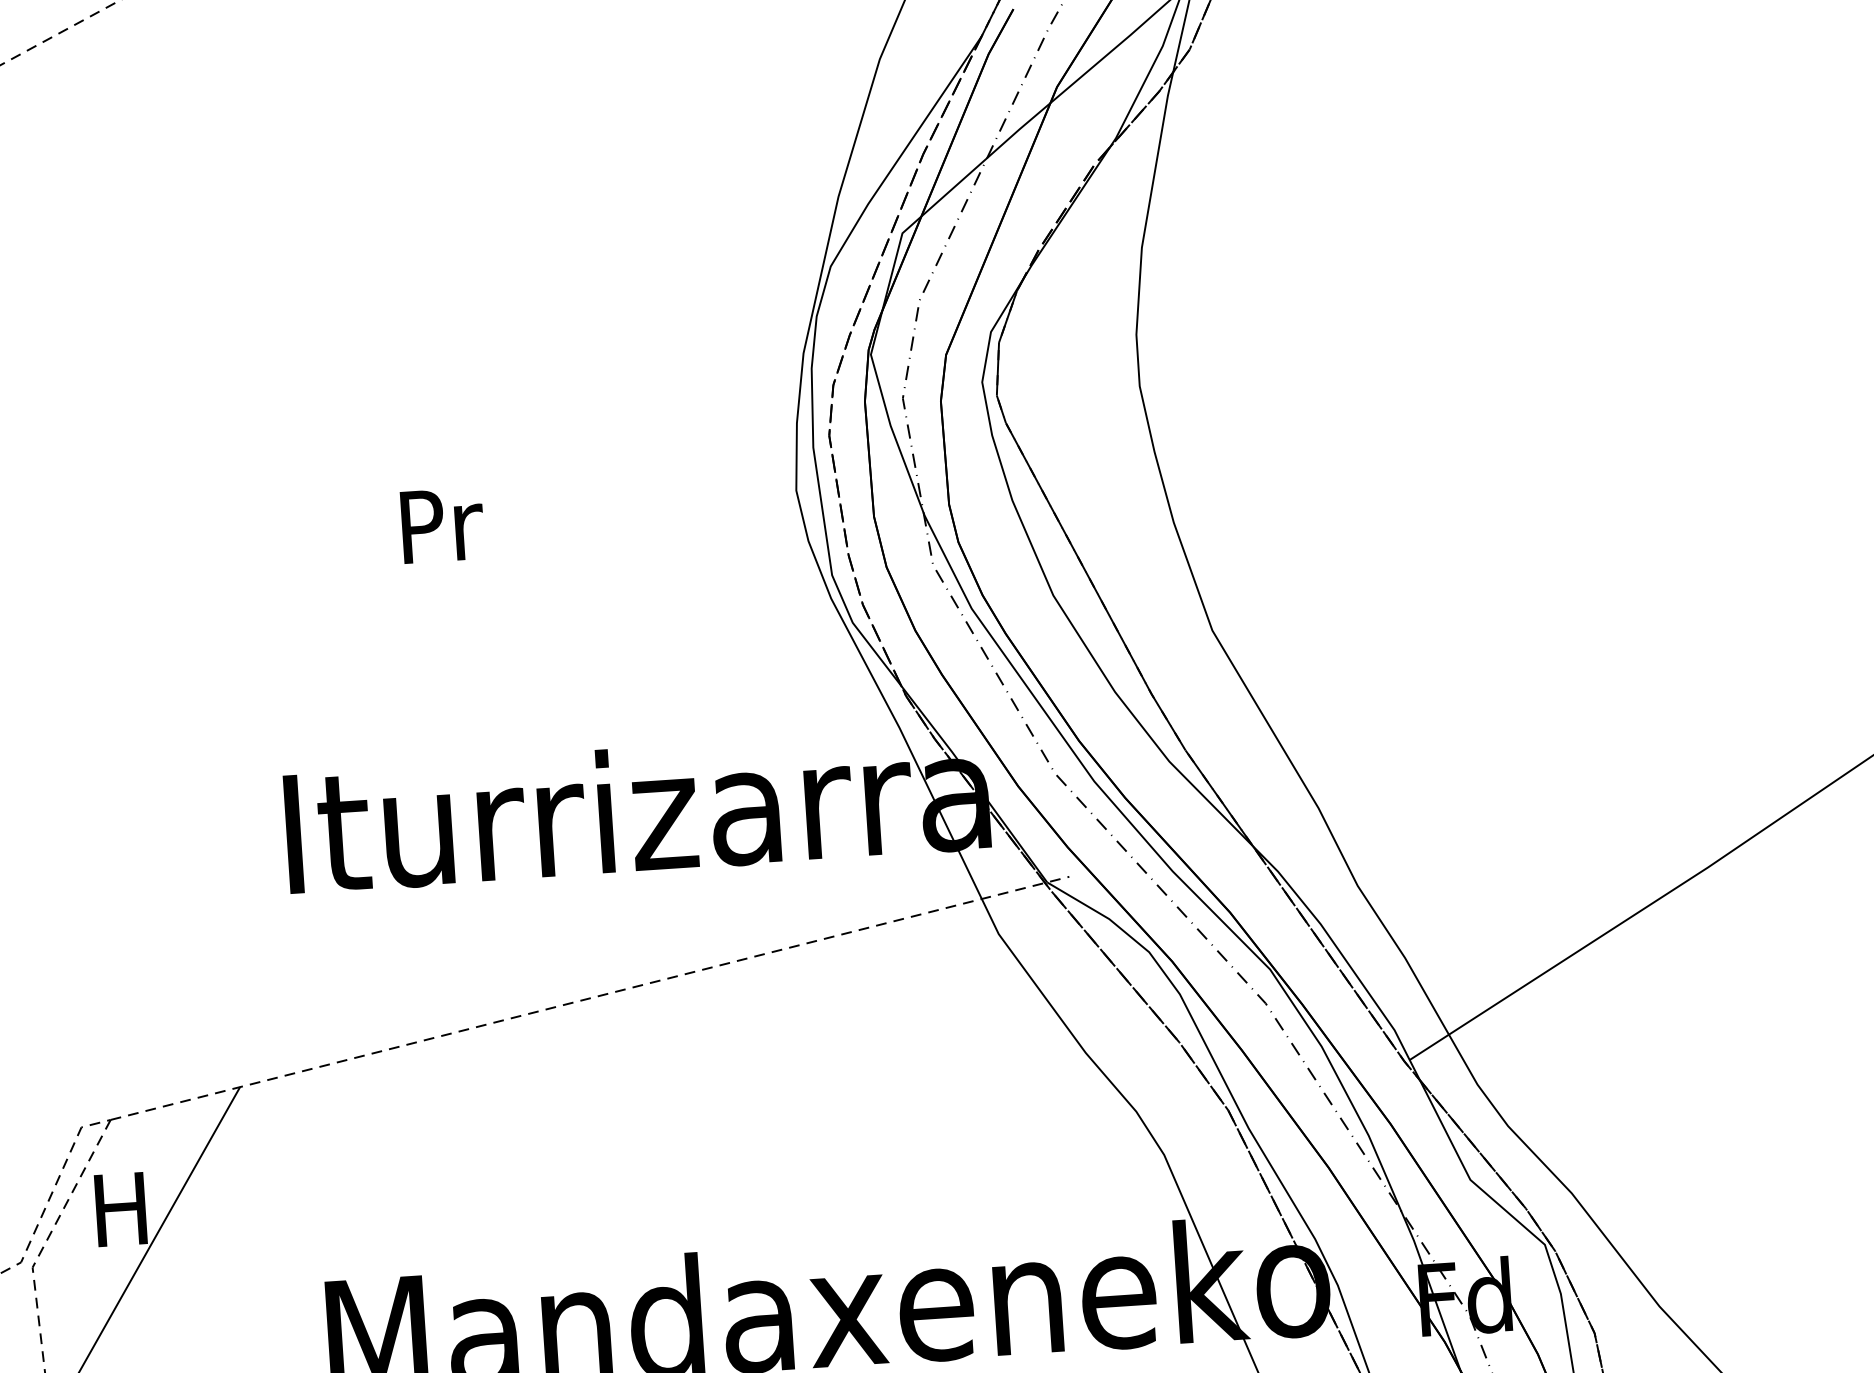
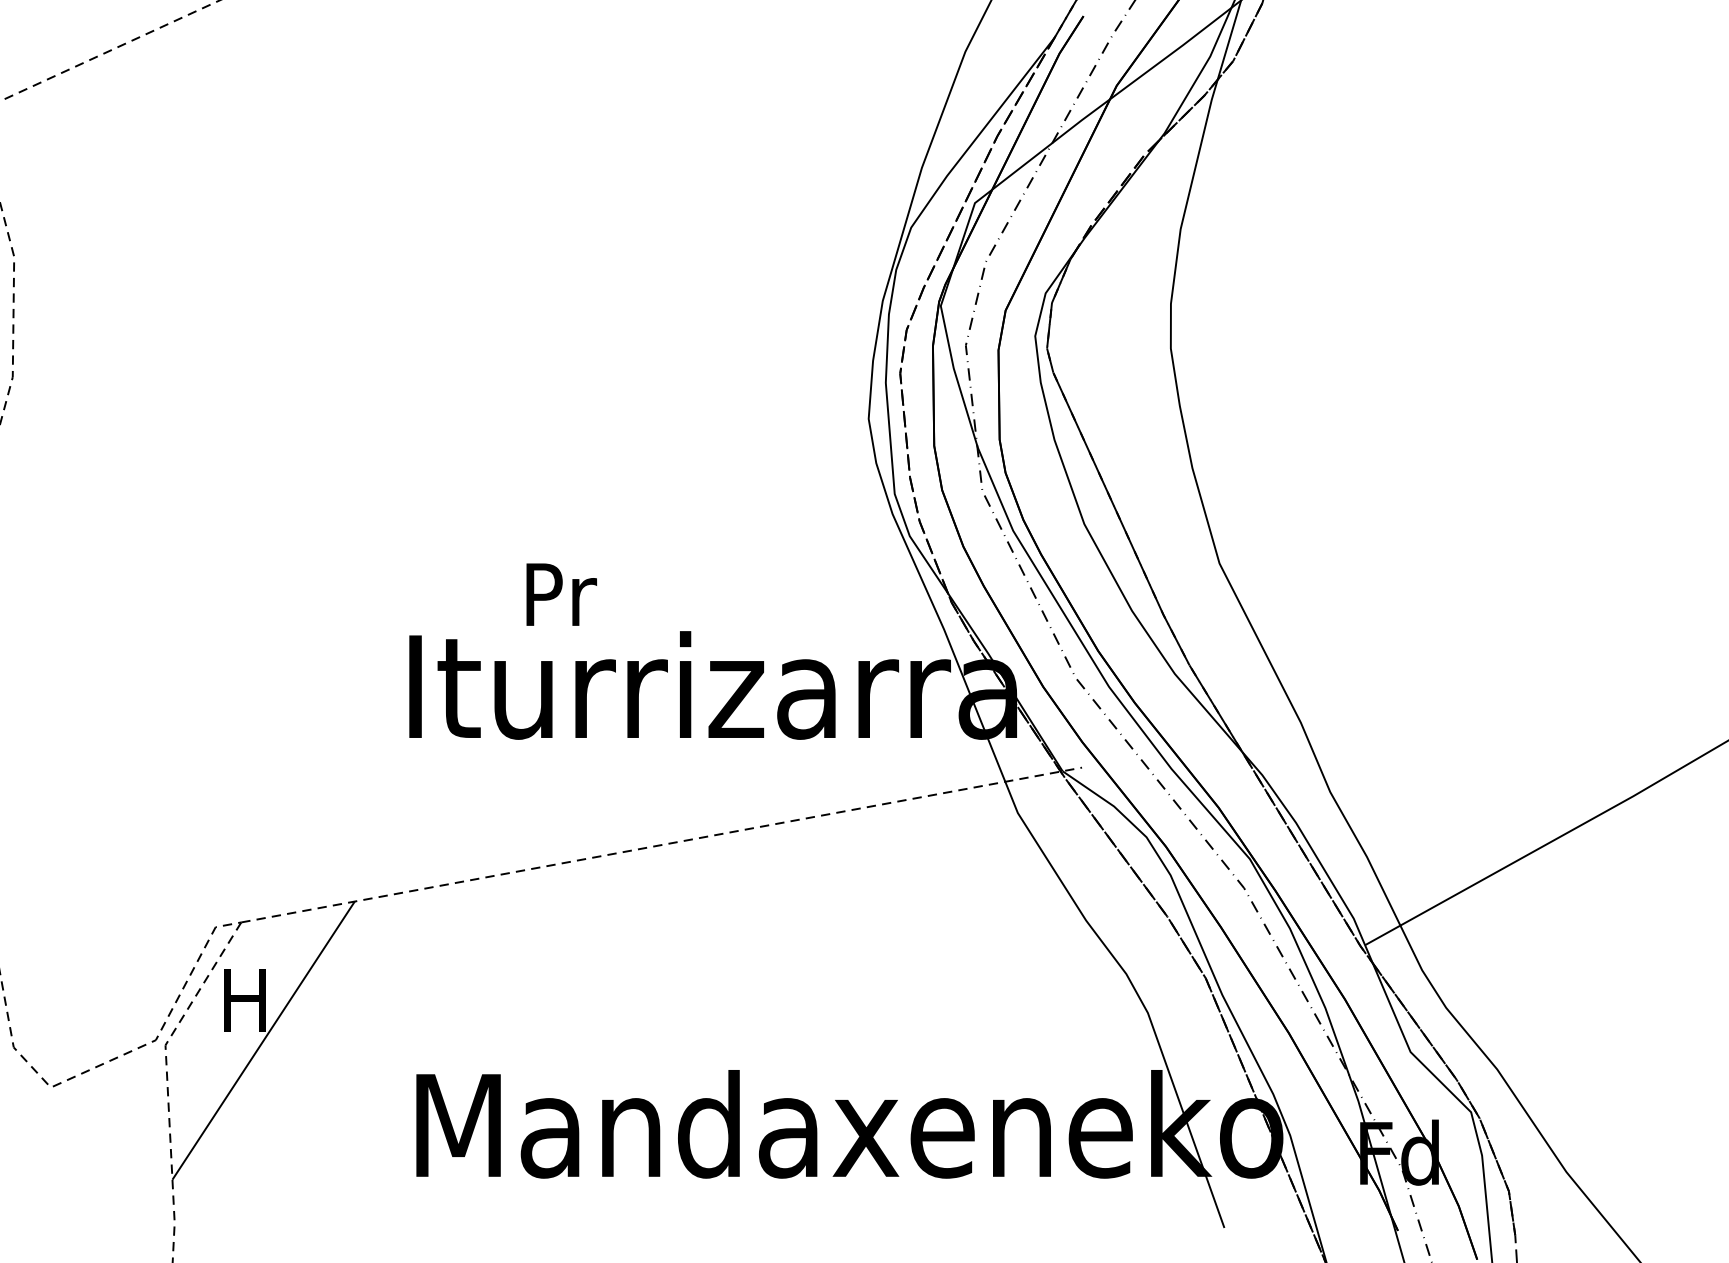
text: (442, 525) -> (561, 594), moved

